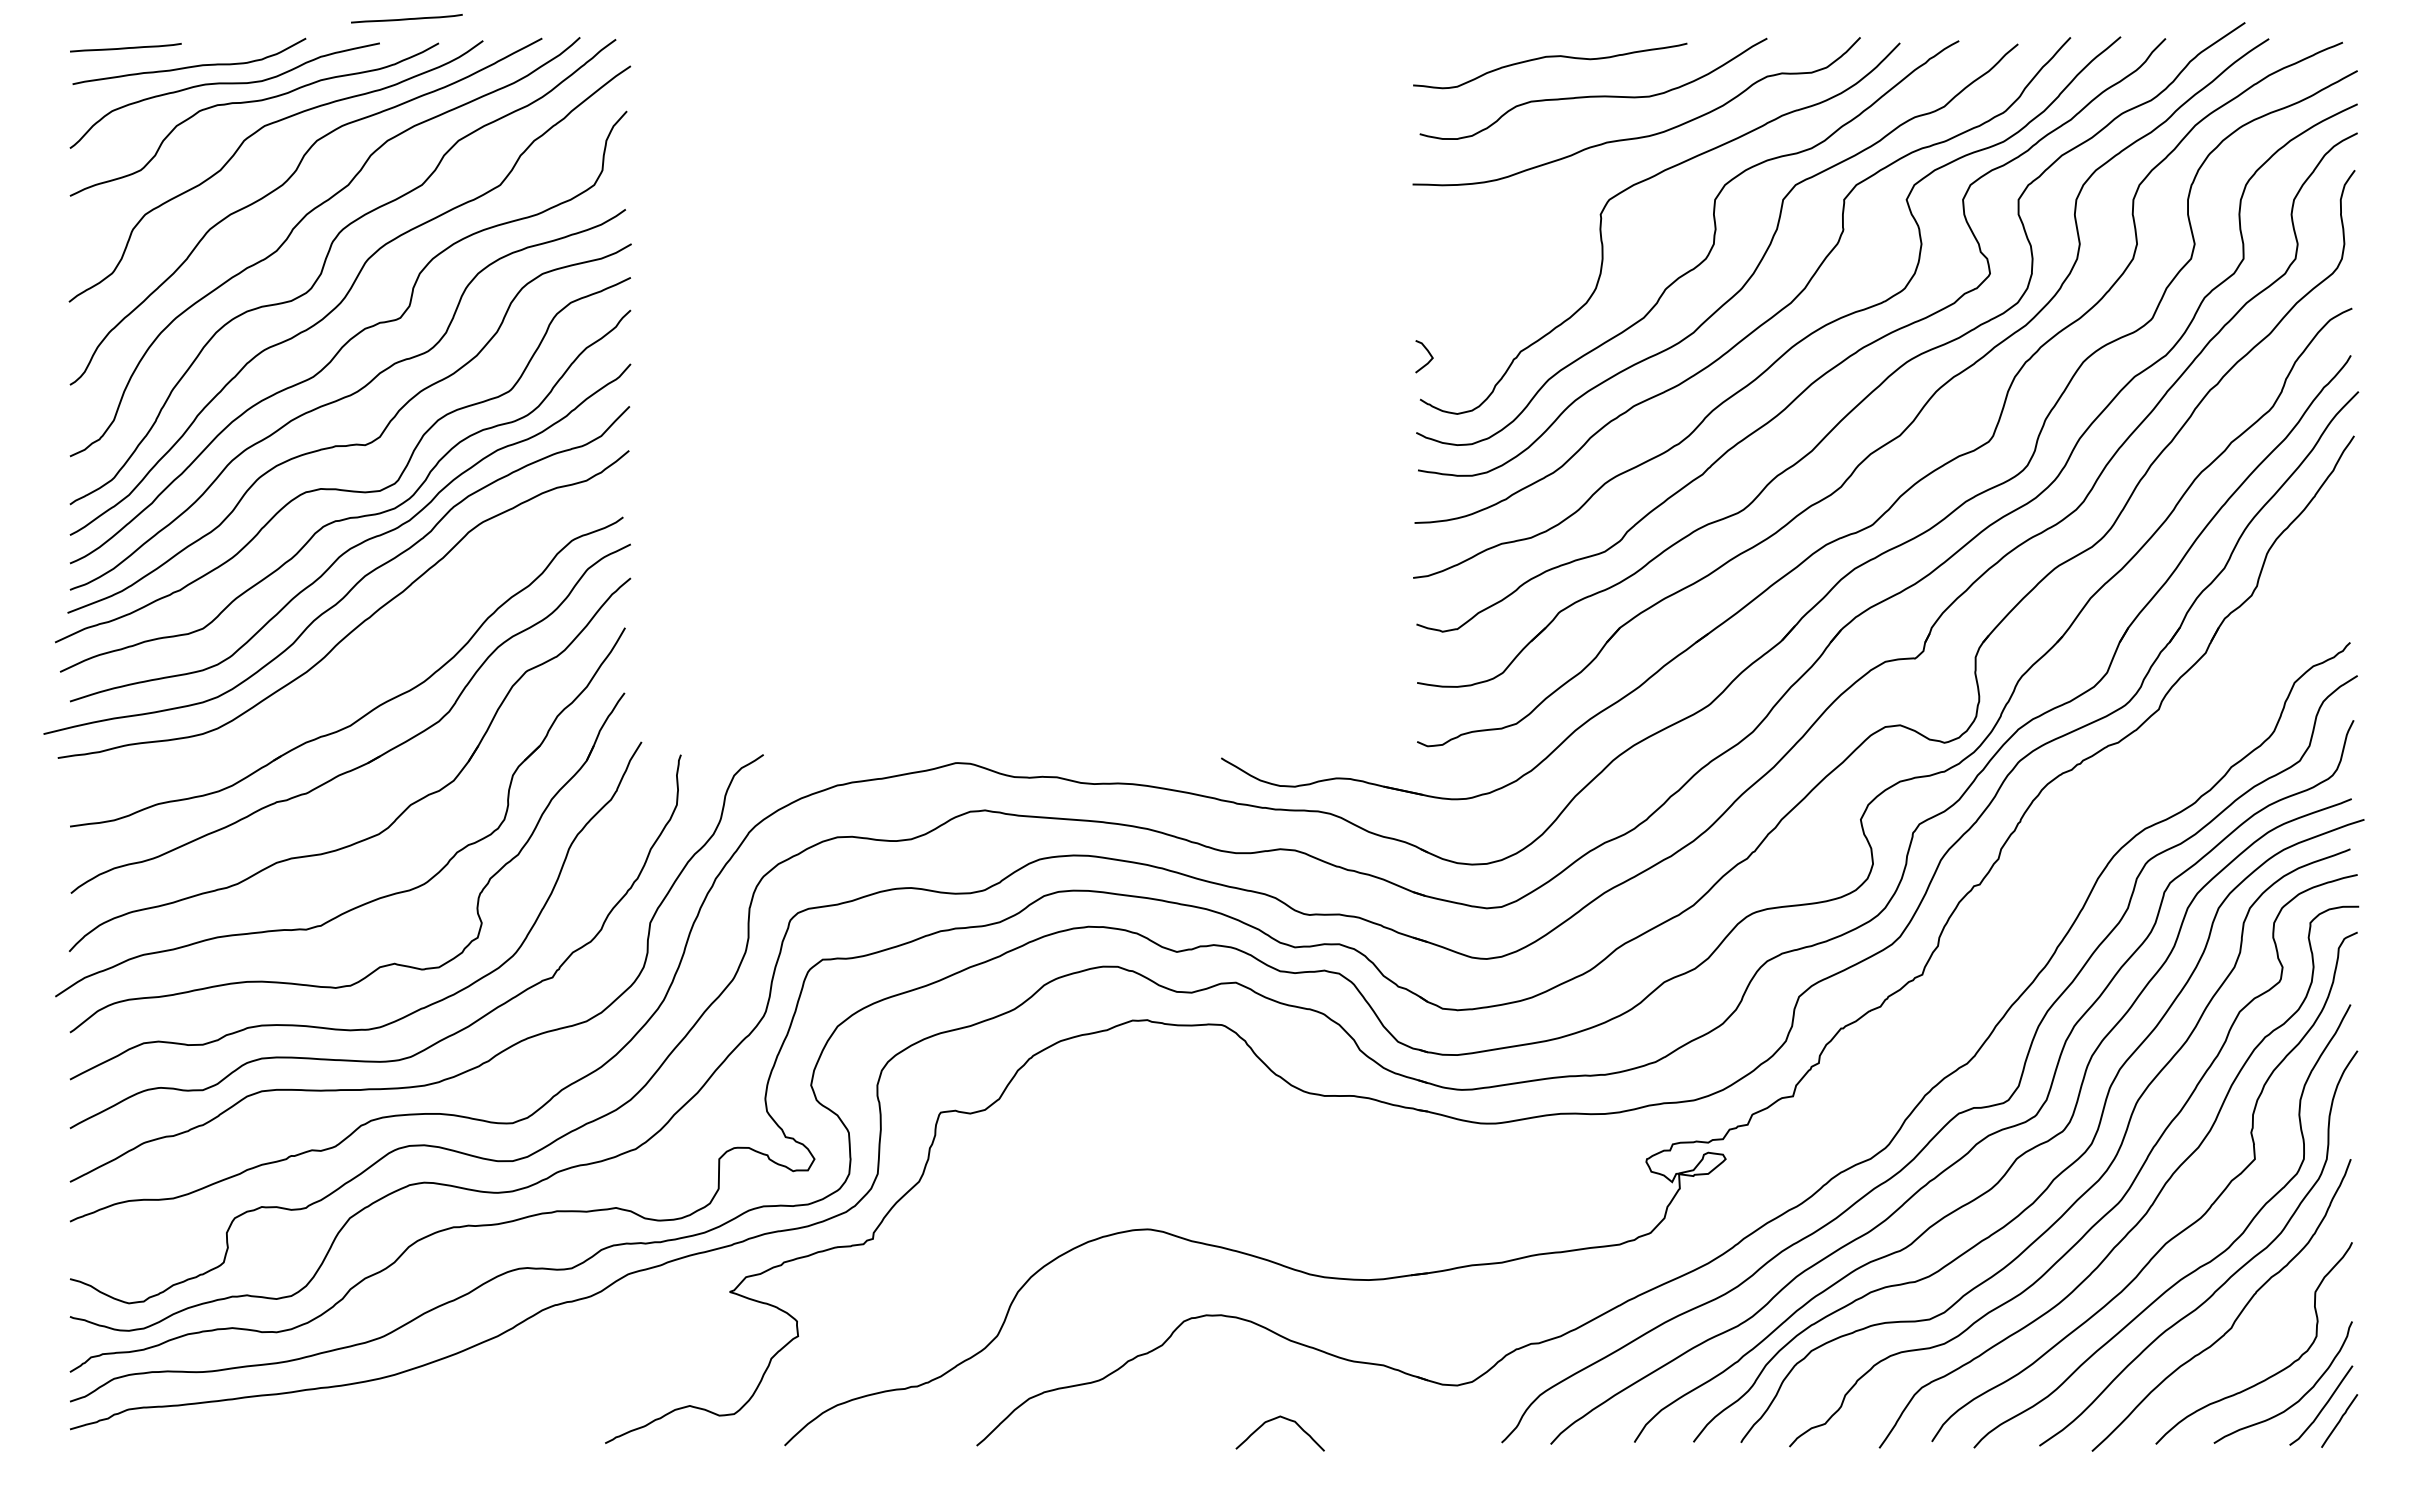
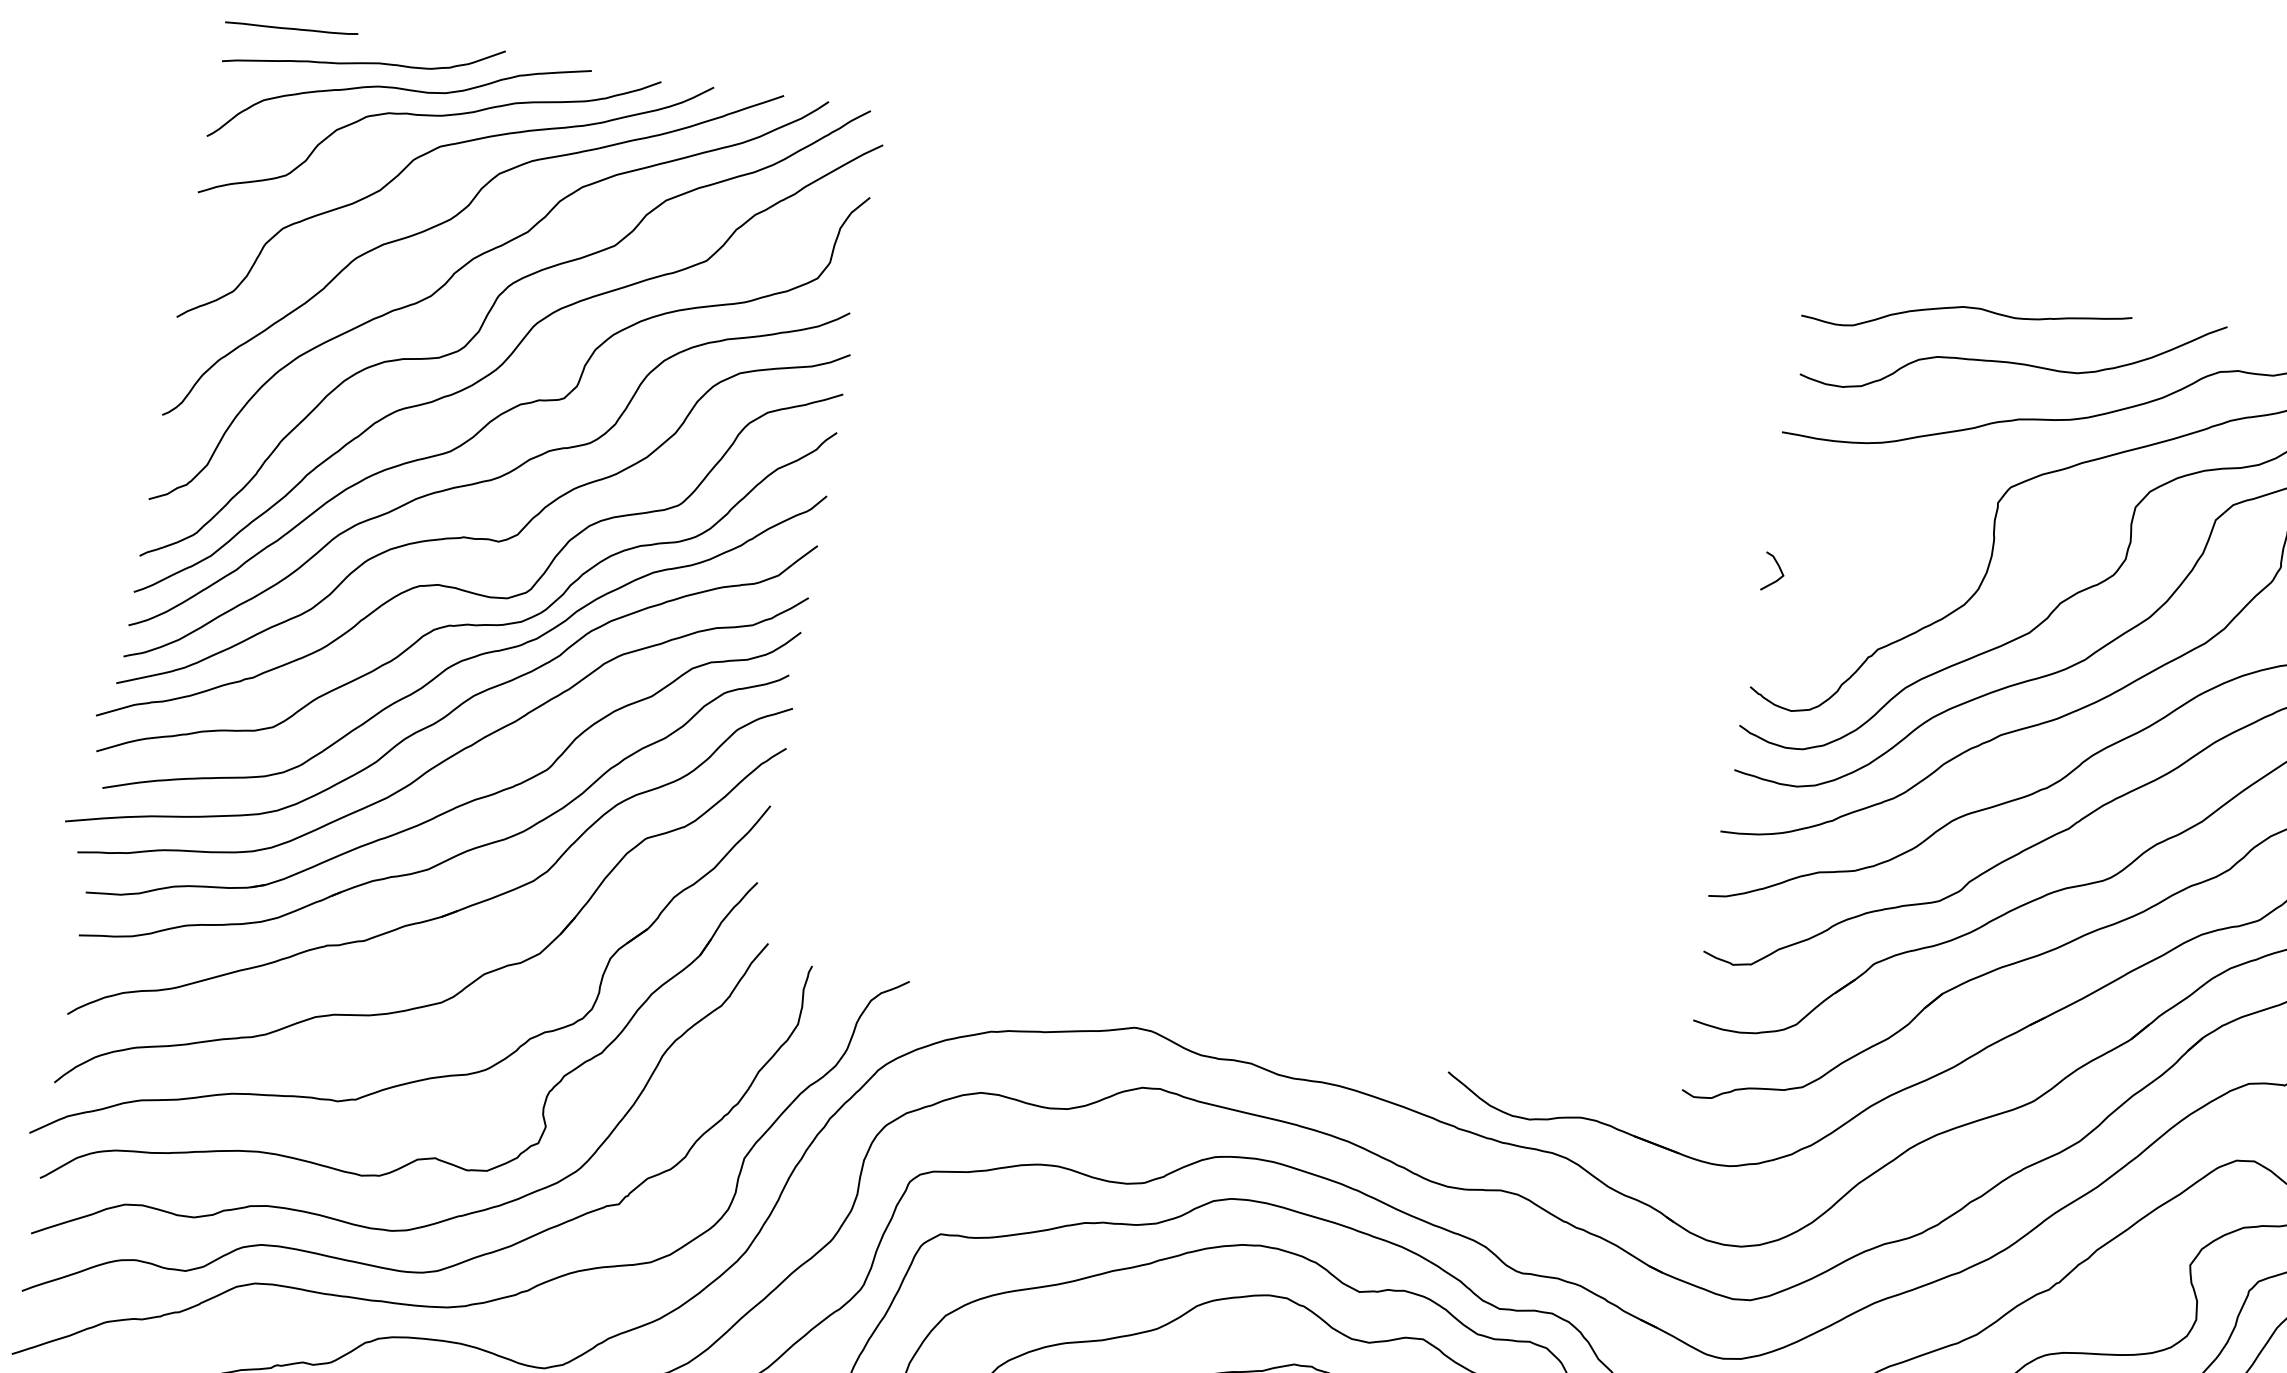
line: (406, 18) -> (627, 46), removed
curve: (1428, 353) -> (1779, 569), moved
part: (368, 667) -> (460, 804), added

